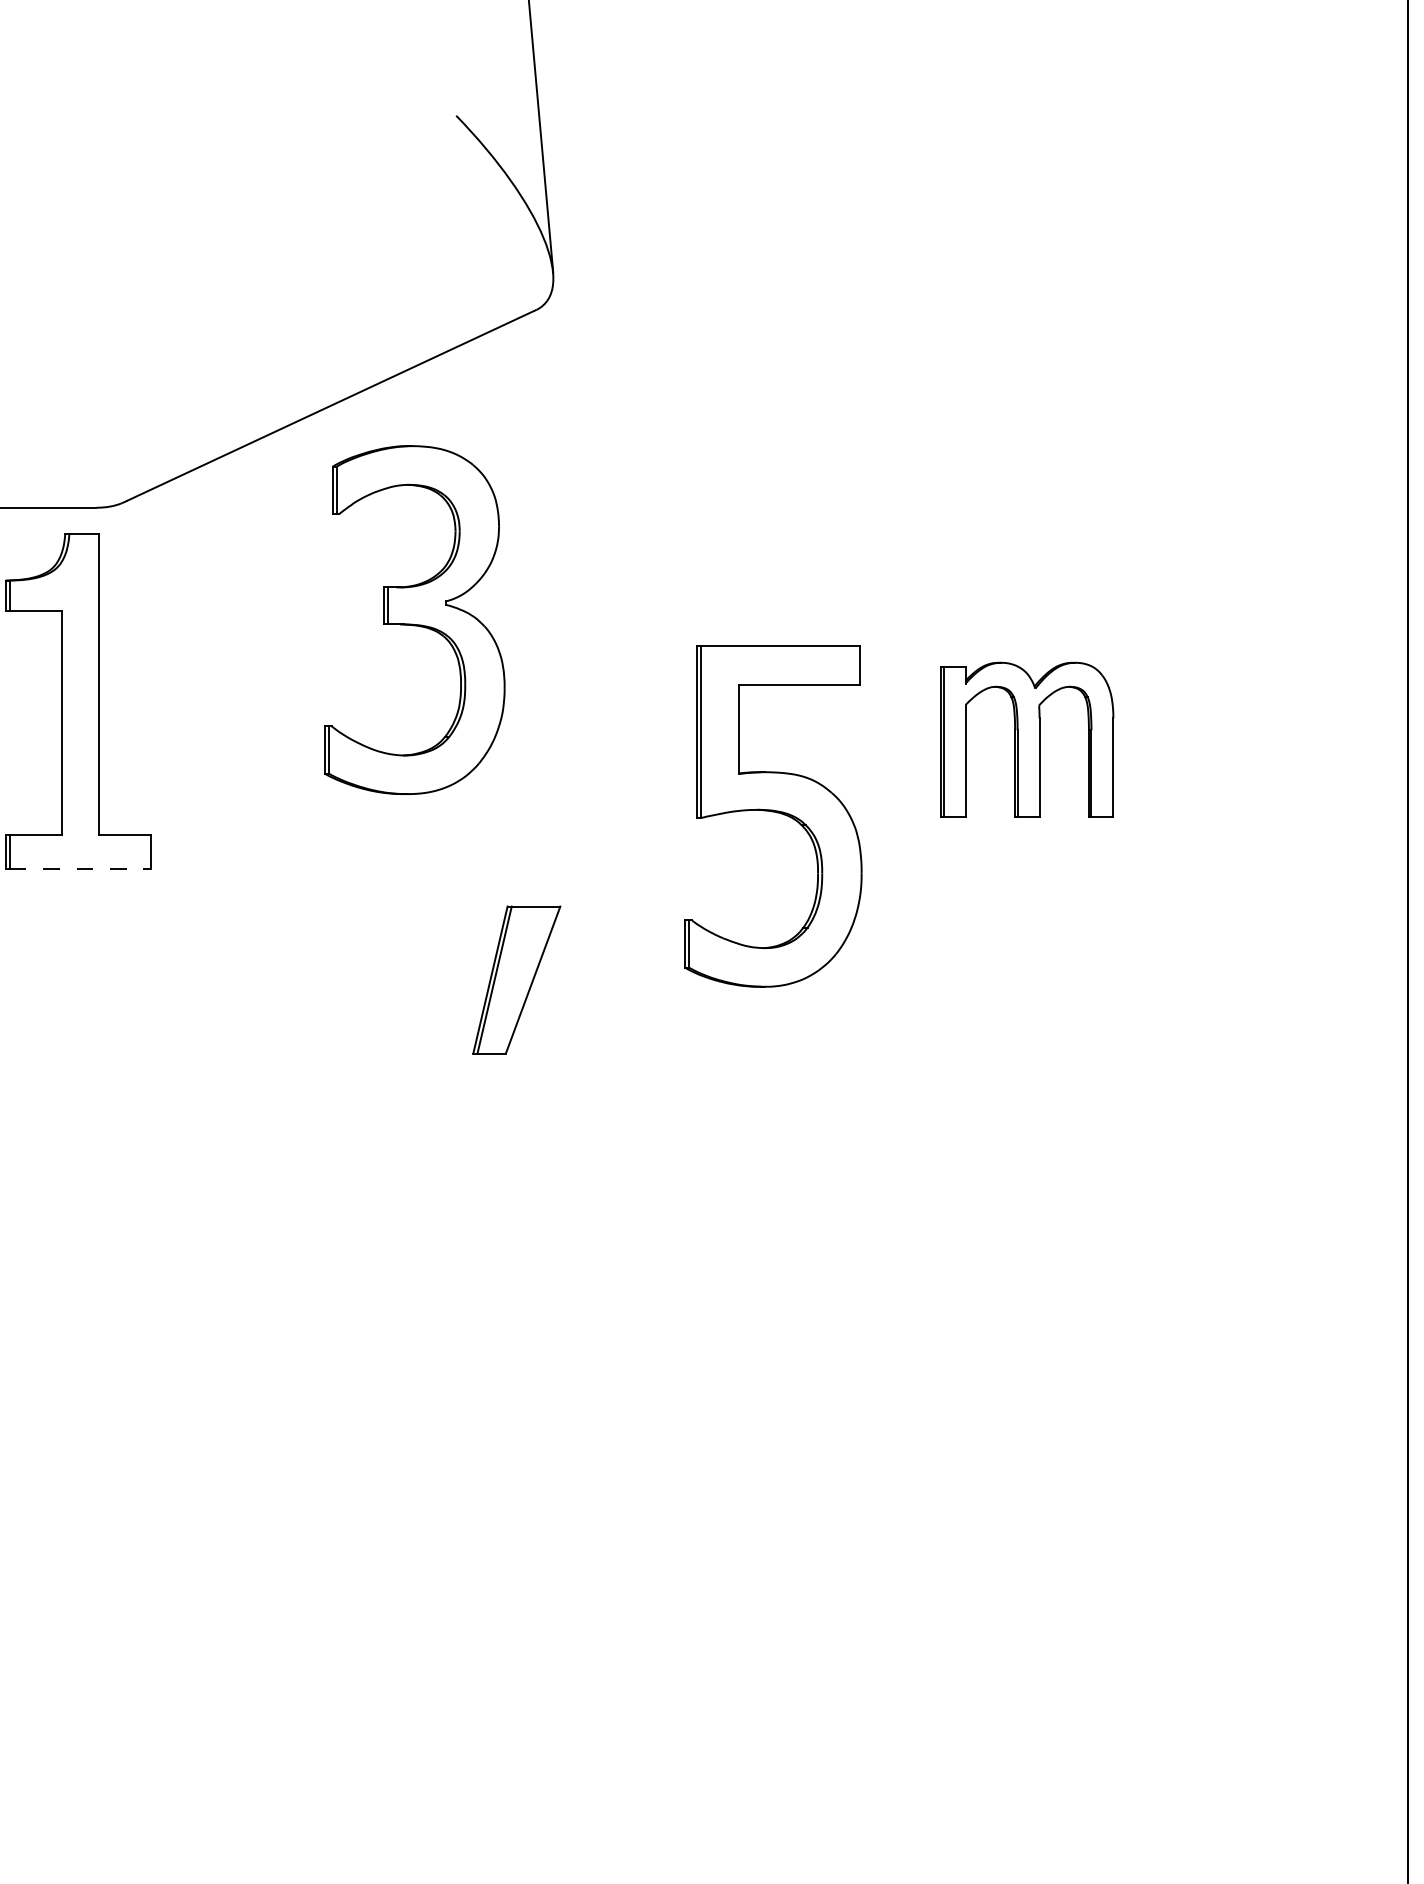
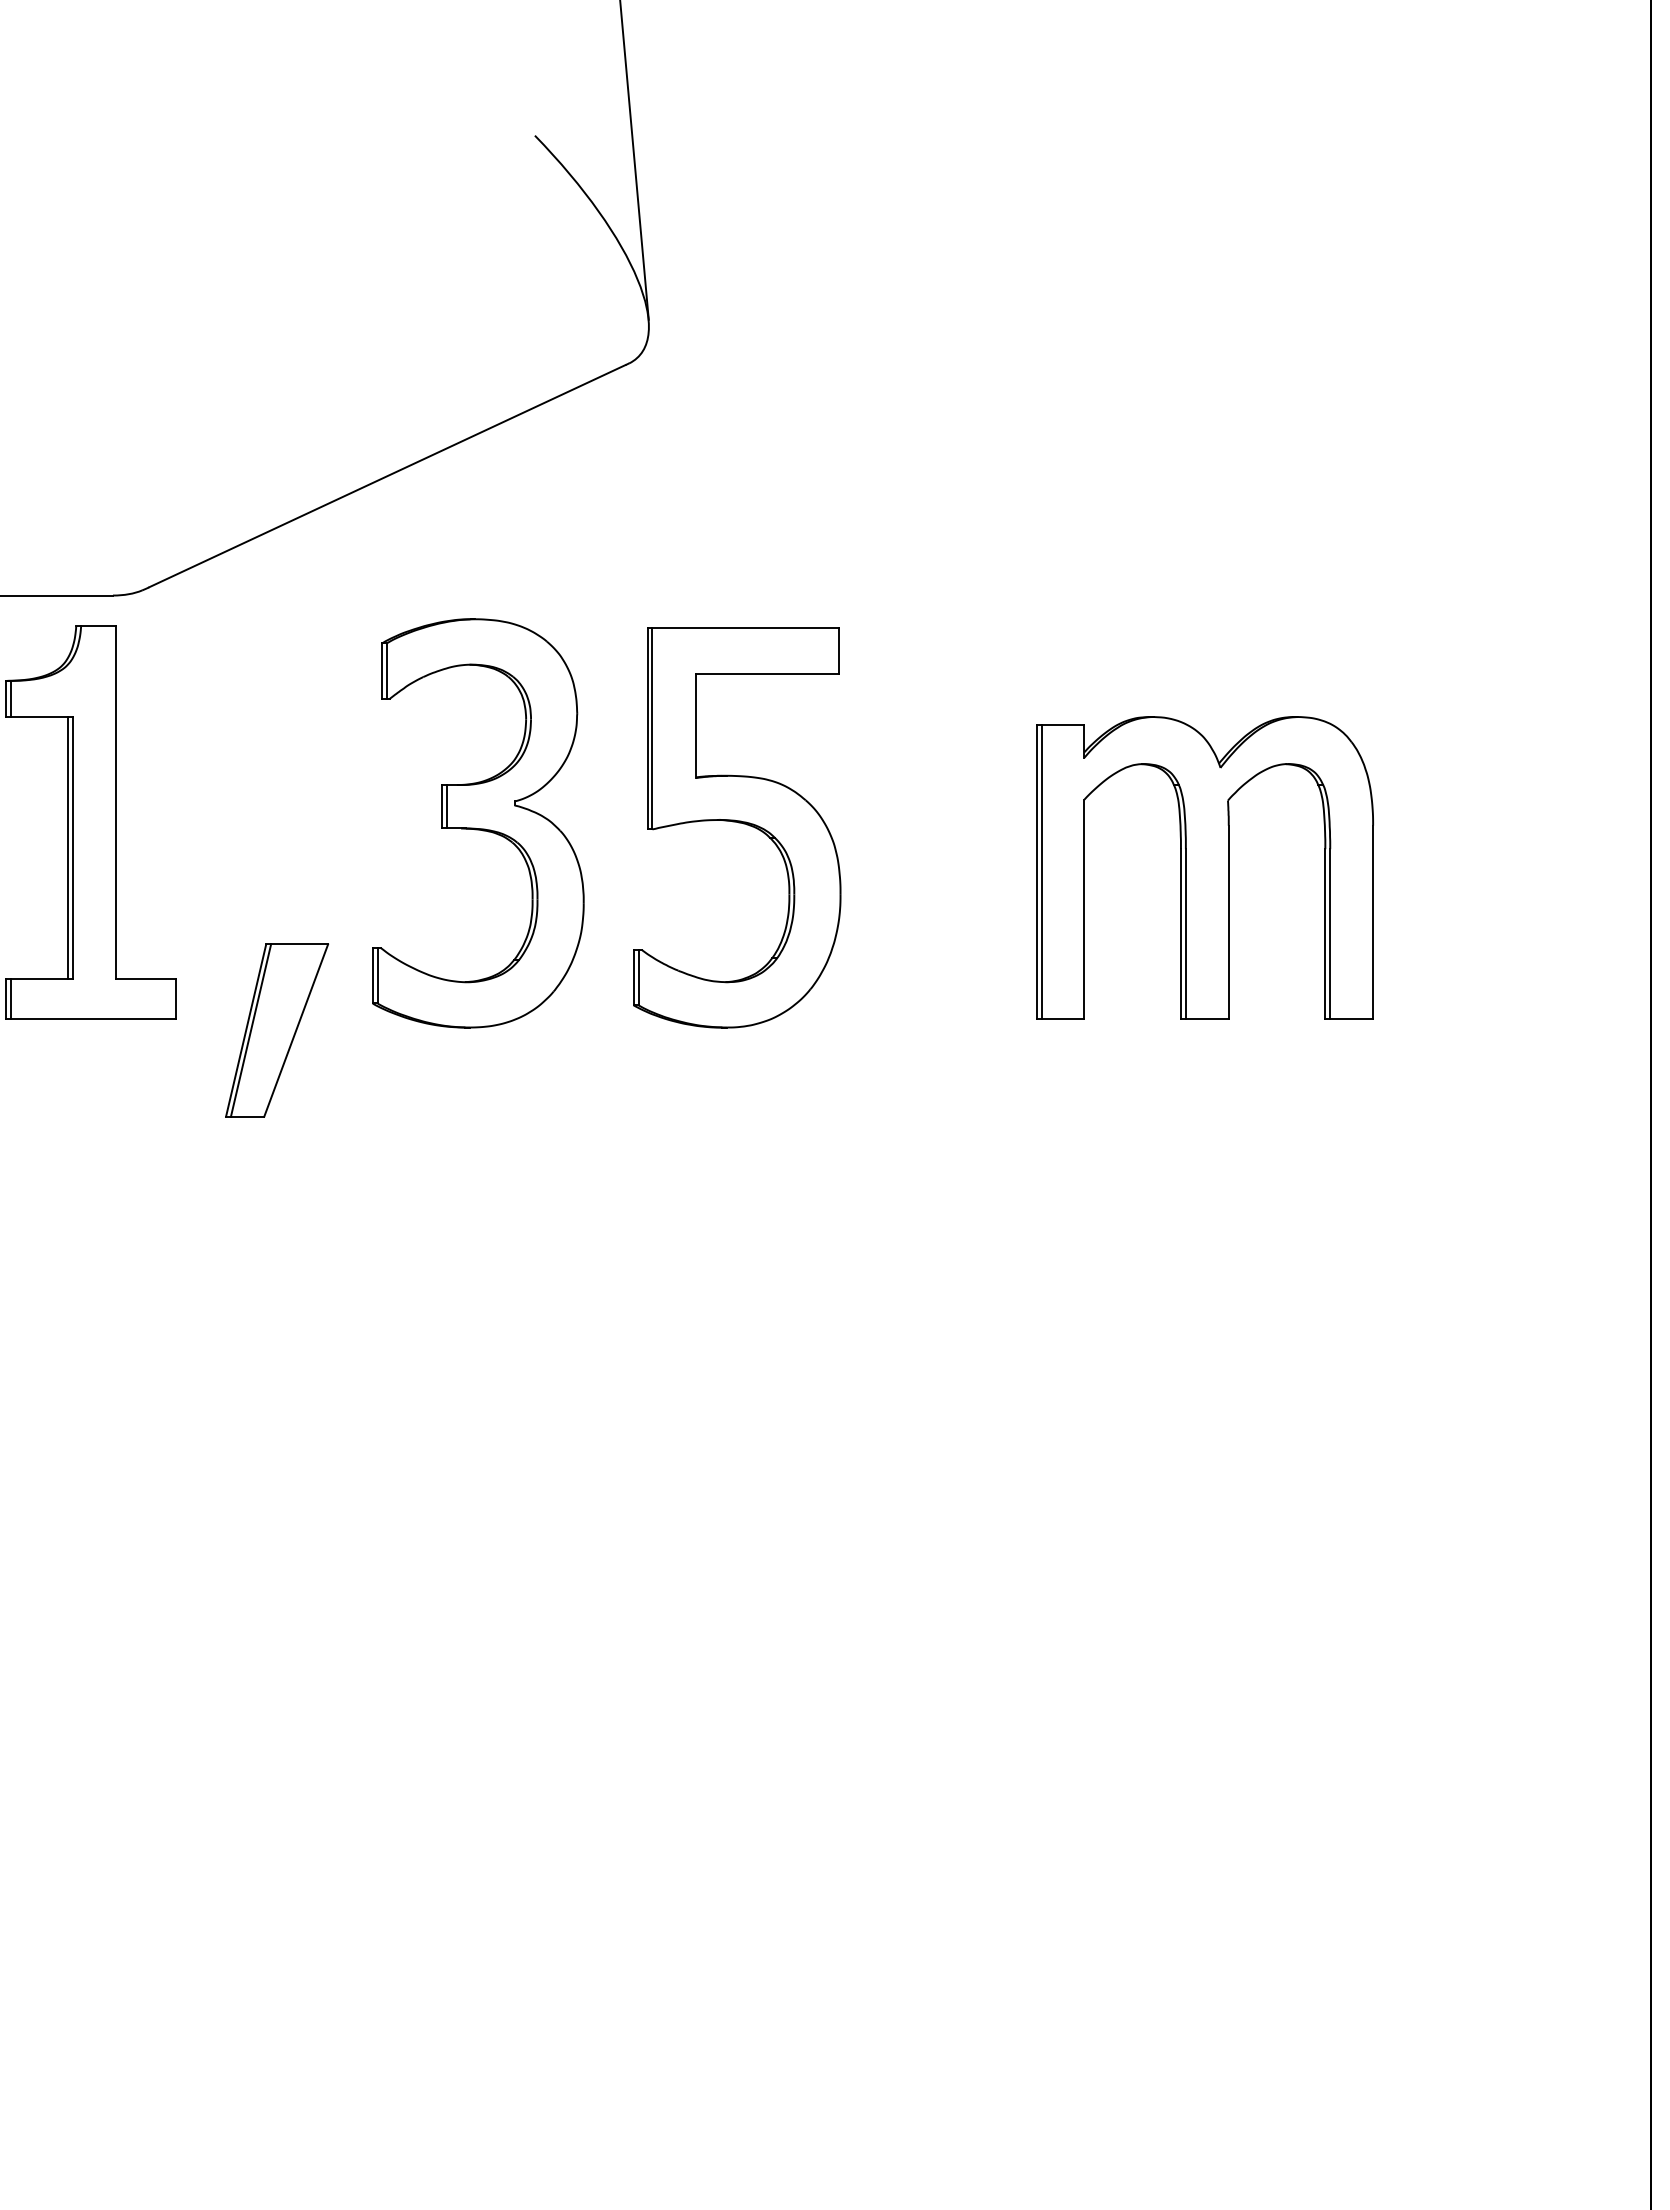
part: (414, 620) -> (478, 823), moved
line: (57, 722) -> (67, 847), added
part: (1026, 739) -> (1204, 867), size x1.67
part: (773, 816) -> (737, 827), moved
line: (79, 869) -> (93, 1019), dashed -> solid
part: (516, 979) -> (276, 1030), moved

